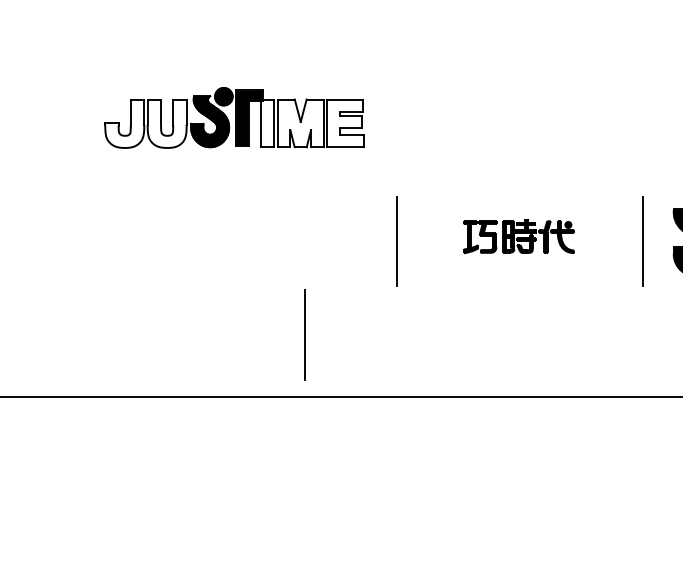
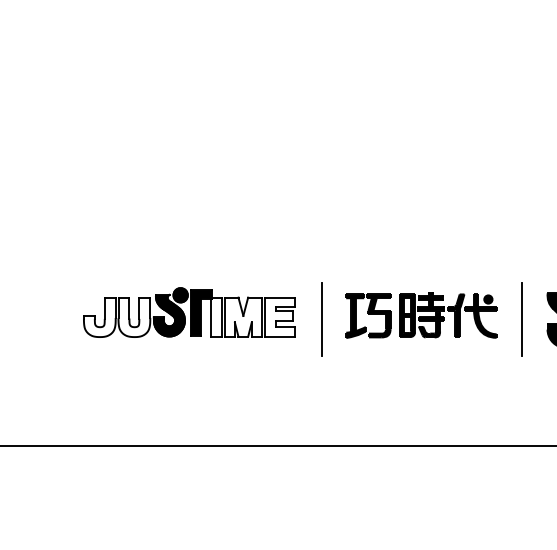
part: (234, 117) -> (189, 312), moved
part: (519, 236) -> (421, 315), size x1.67
line: (304, 334) -> (246, 395), removed

